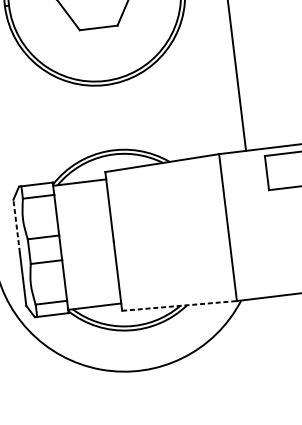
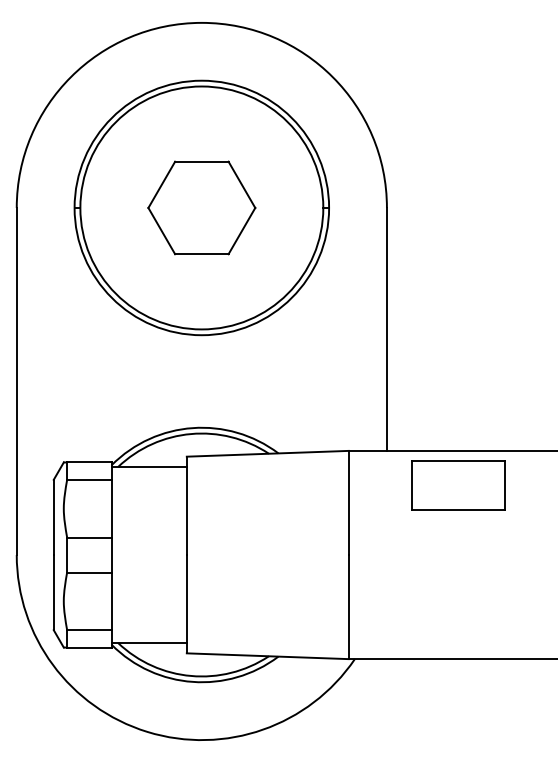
line: (16, 226) -> (53, 517), dashed -> solid
line: (180, 306) -> (268, 656), dashed -> solid

